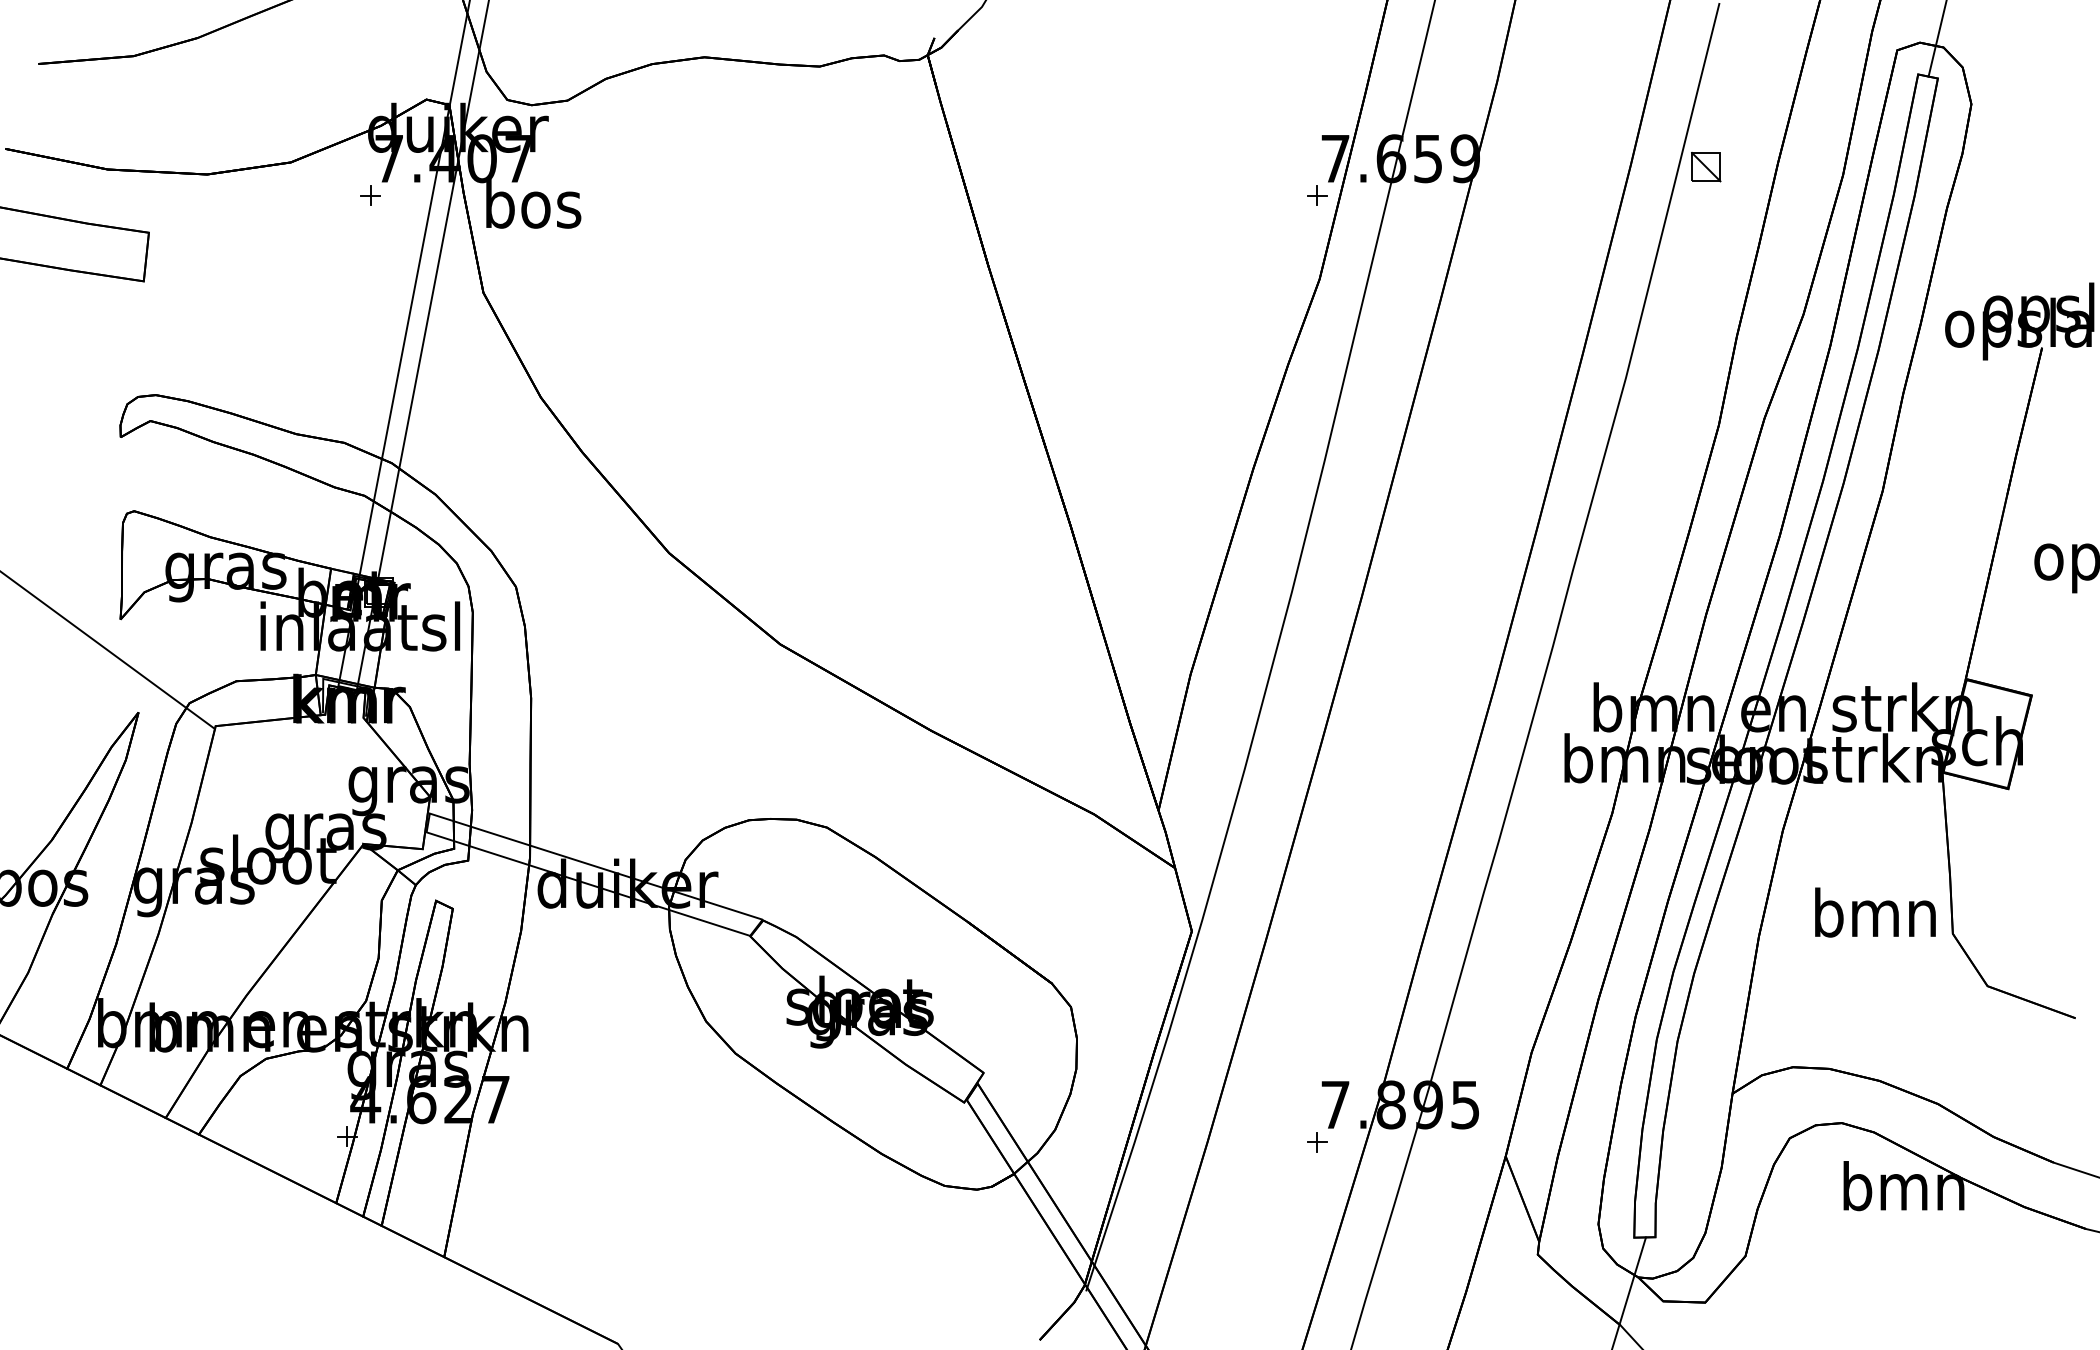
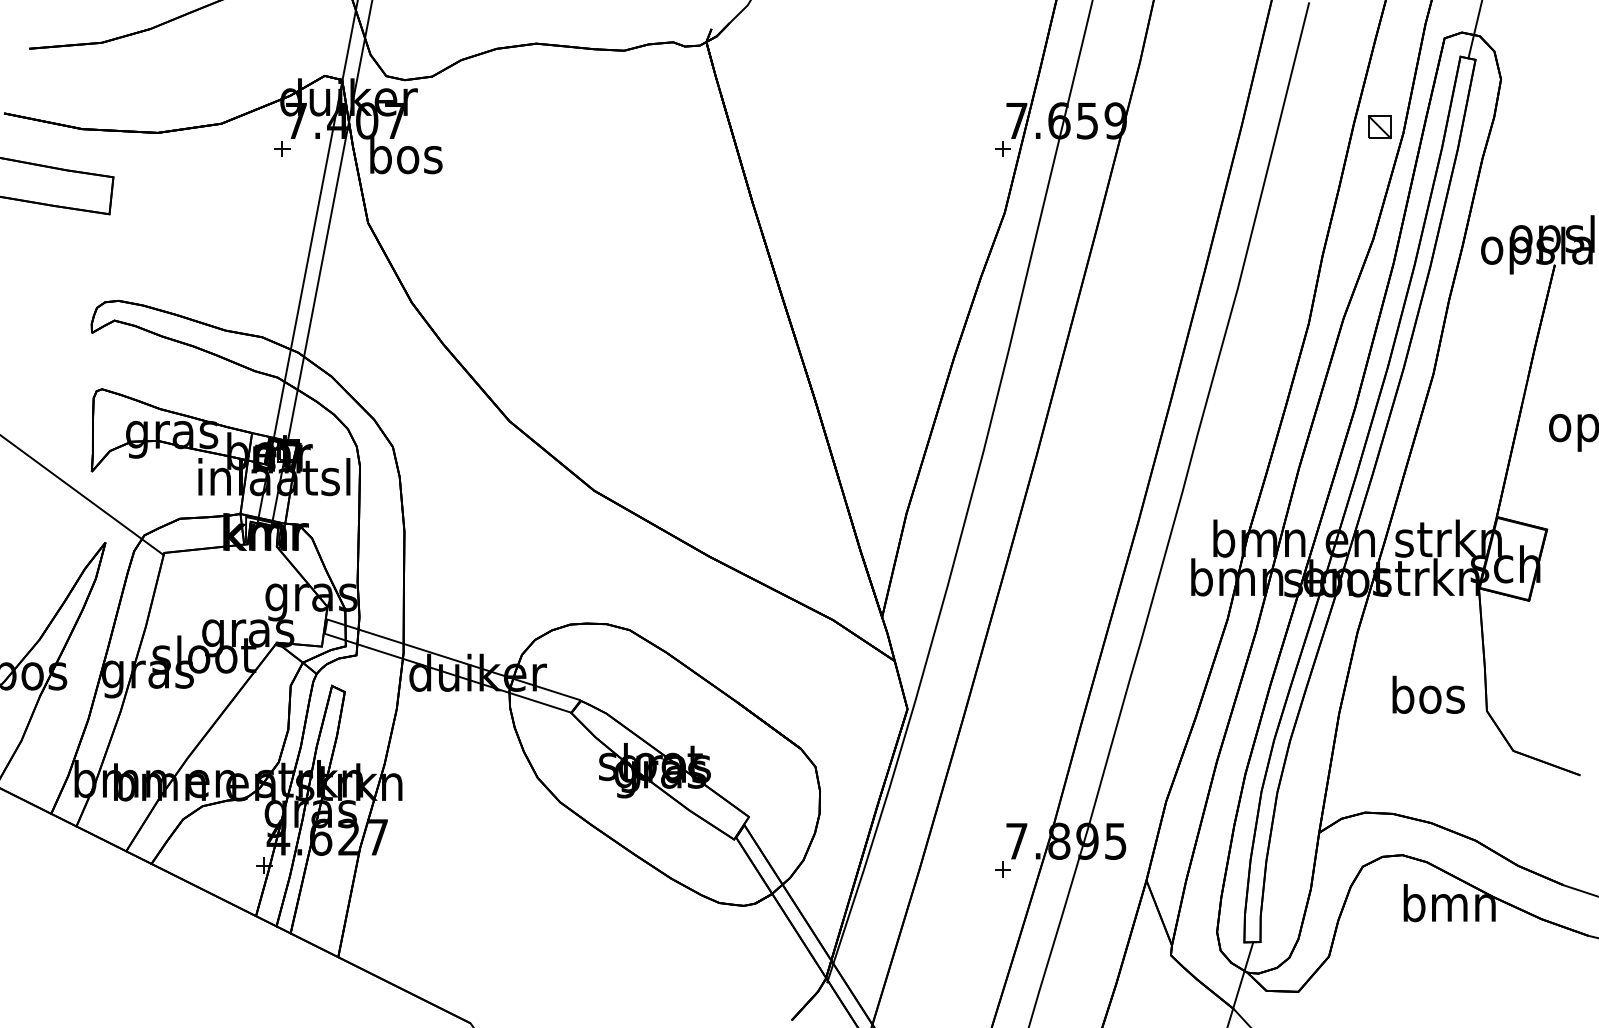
part: (1706, 167) -> (1380, 127), moved
text: (1875, 912) -> (1428, 694), bmn -> bos

